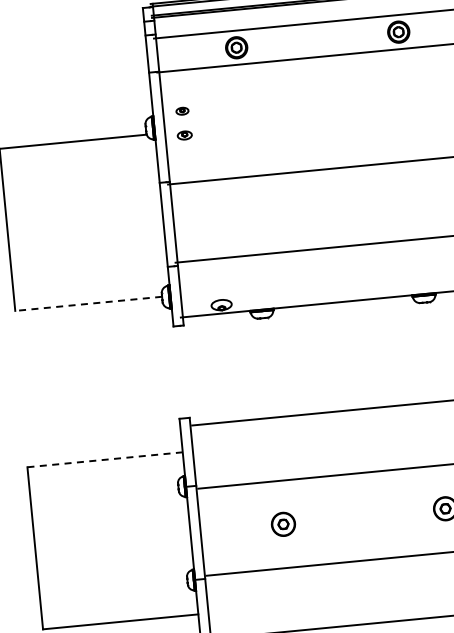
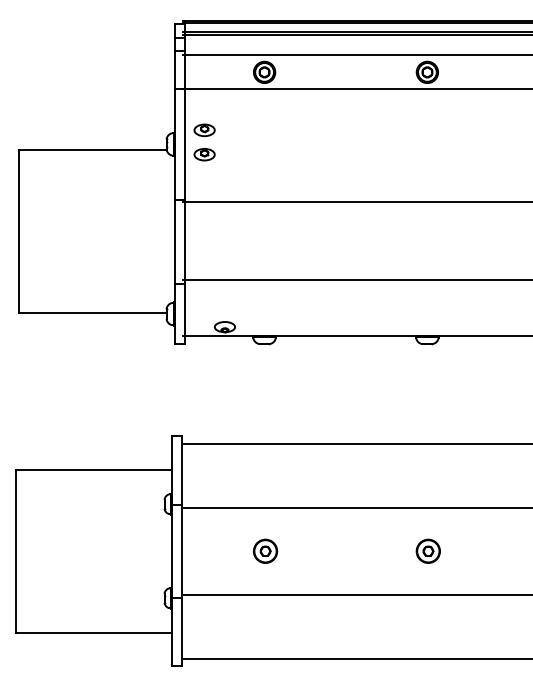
part: (182, 111) -> (204, 130), size x1.67
part: (184, 135) -> (204, 154), size x1.43
line: (88, 304) -> (92, 313), dashed -> solid
line: (105, 459) -> (94, 469), dashed -> solid

